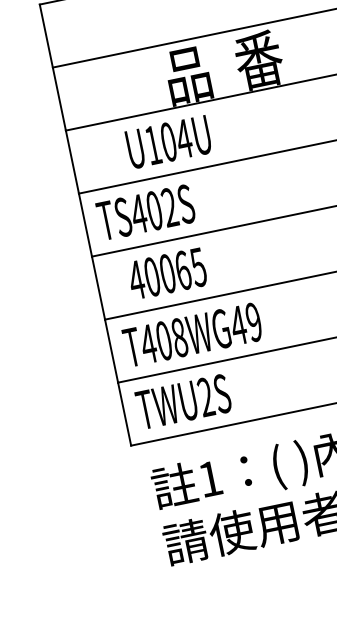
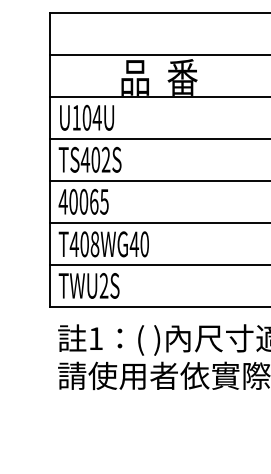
text: (167, 141) -> (86, 117), moved
text: (166, 273) -> (83, 201), moved
text: (253, 322) -> (144, 244), T408WG49 -> T408WG40

